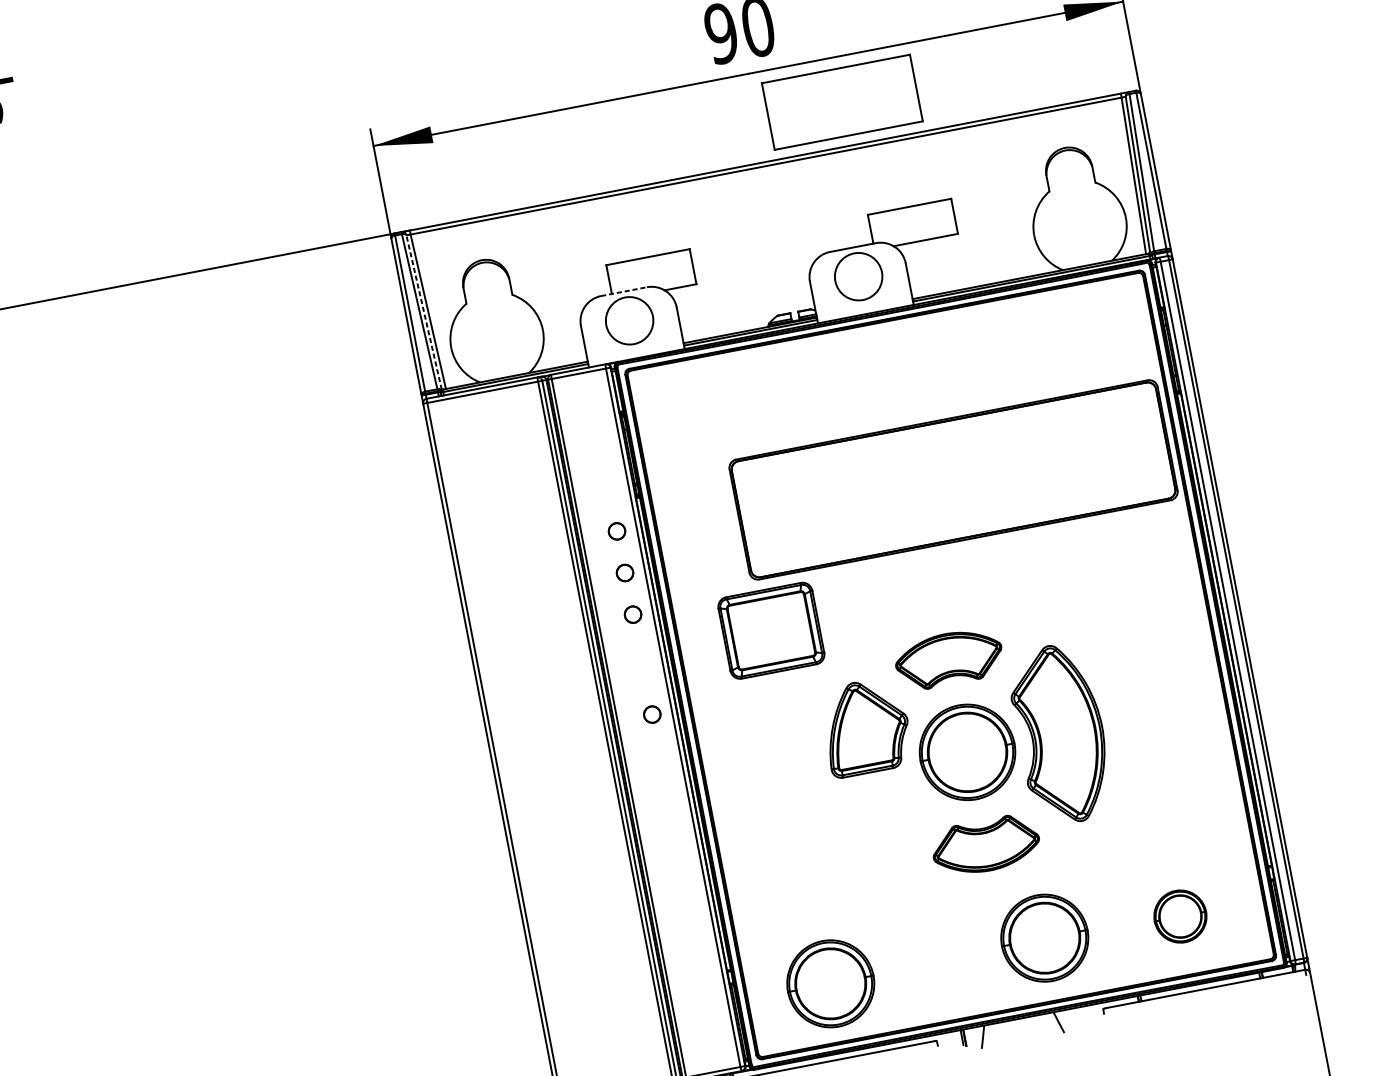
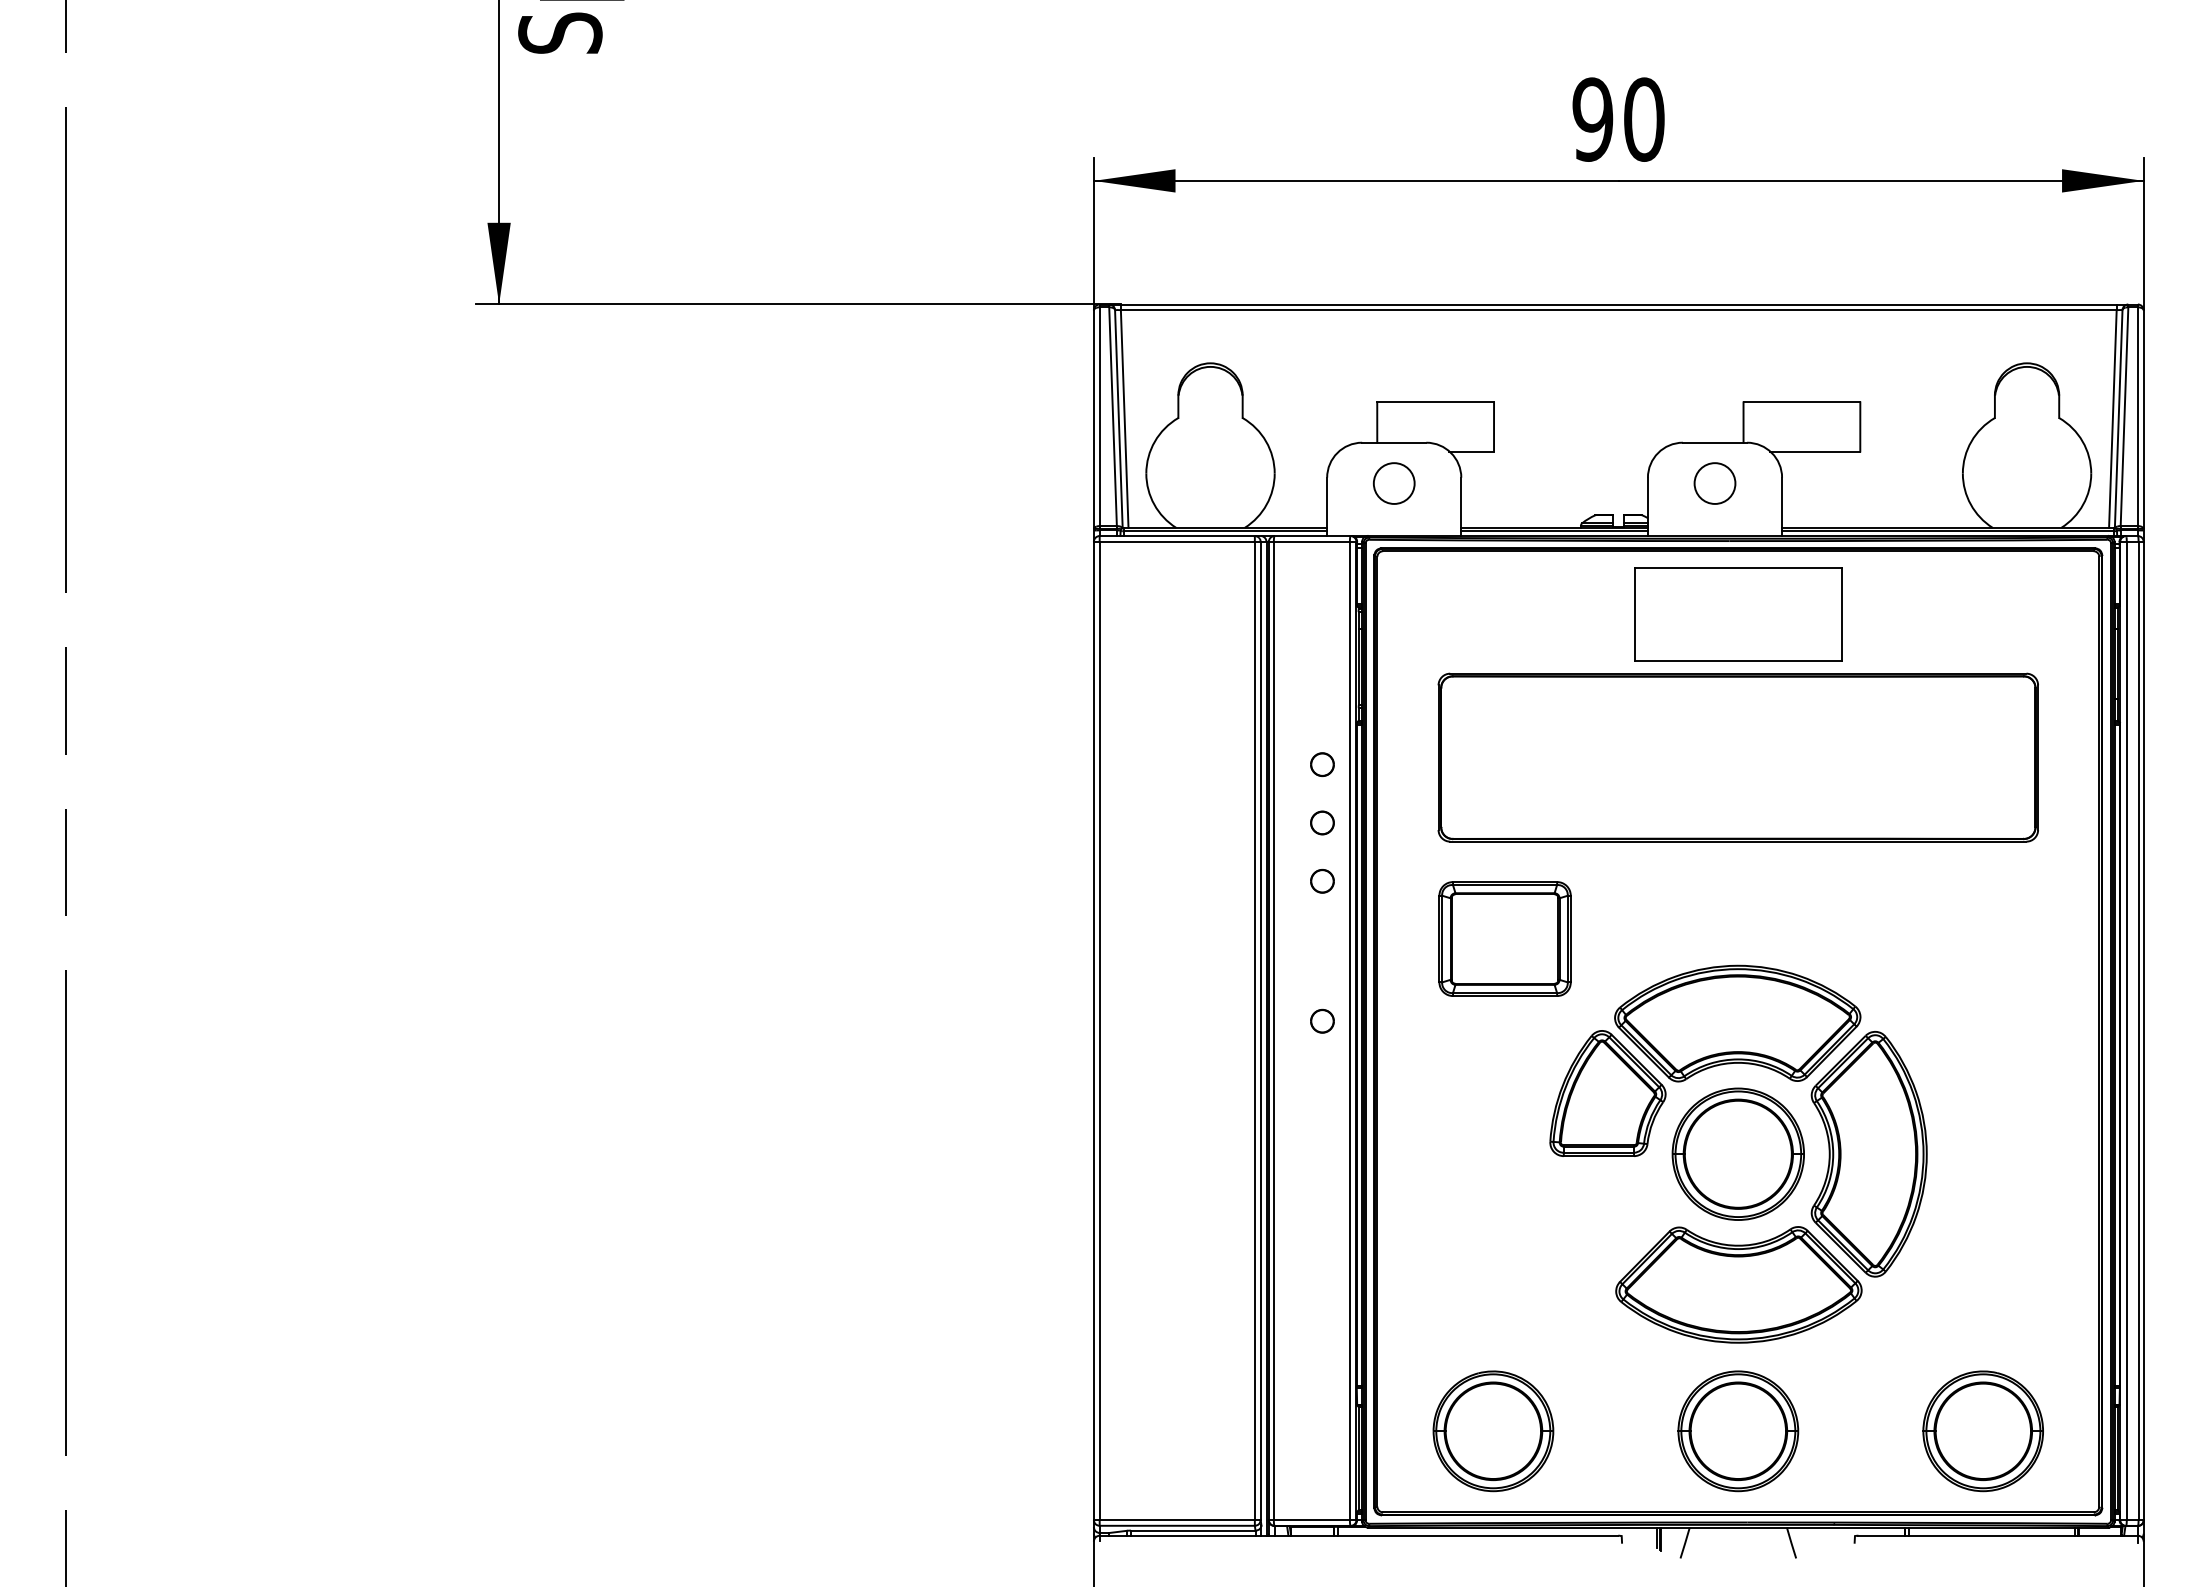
part: (842, 102) -> (1738, 614), moved
circle: (858, 276) -> (1714, 483), size x0.62
line: (624, 291) -> (1394, 442), dashed -> solid
line: (423, 312) -> (1118, 419), dashed -> solid
circle: (629, 320) -> (1393, 483), size x0.62
part: (952, 479) -> (1737, 757), moved
part: (948, 659) -> (1737, 1023), size x1.67
part: (985, 845) -> (1738, 1284), size x1.67
part: (1179, 916) -> (1982, 1431), size x1.67
part: (1044, 938) -> (1738, 1431), moved

